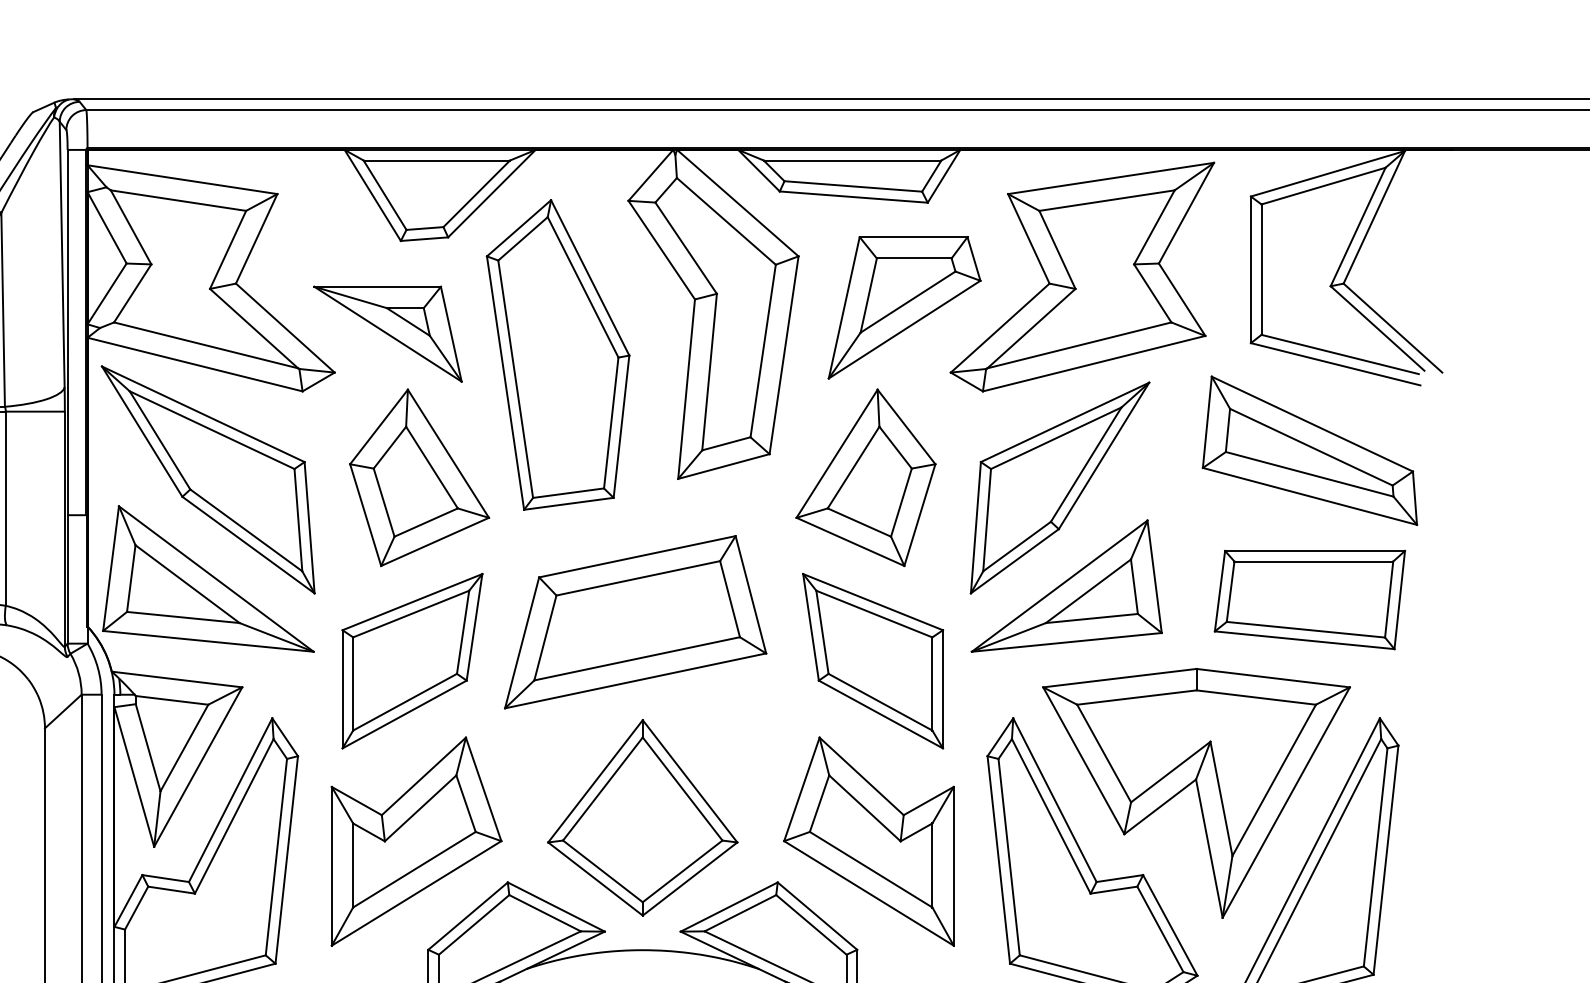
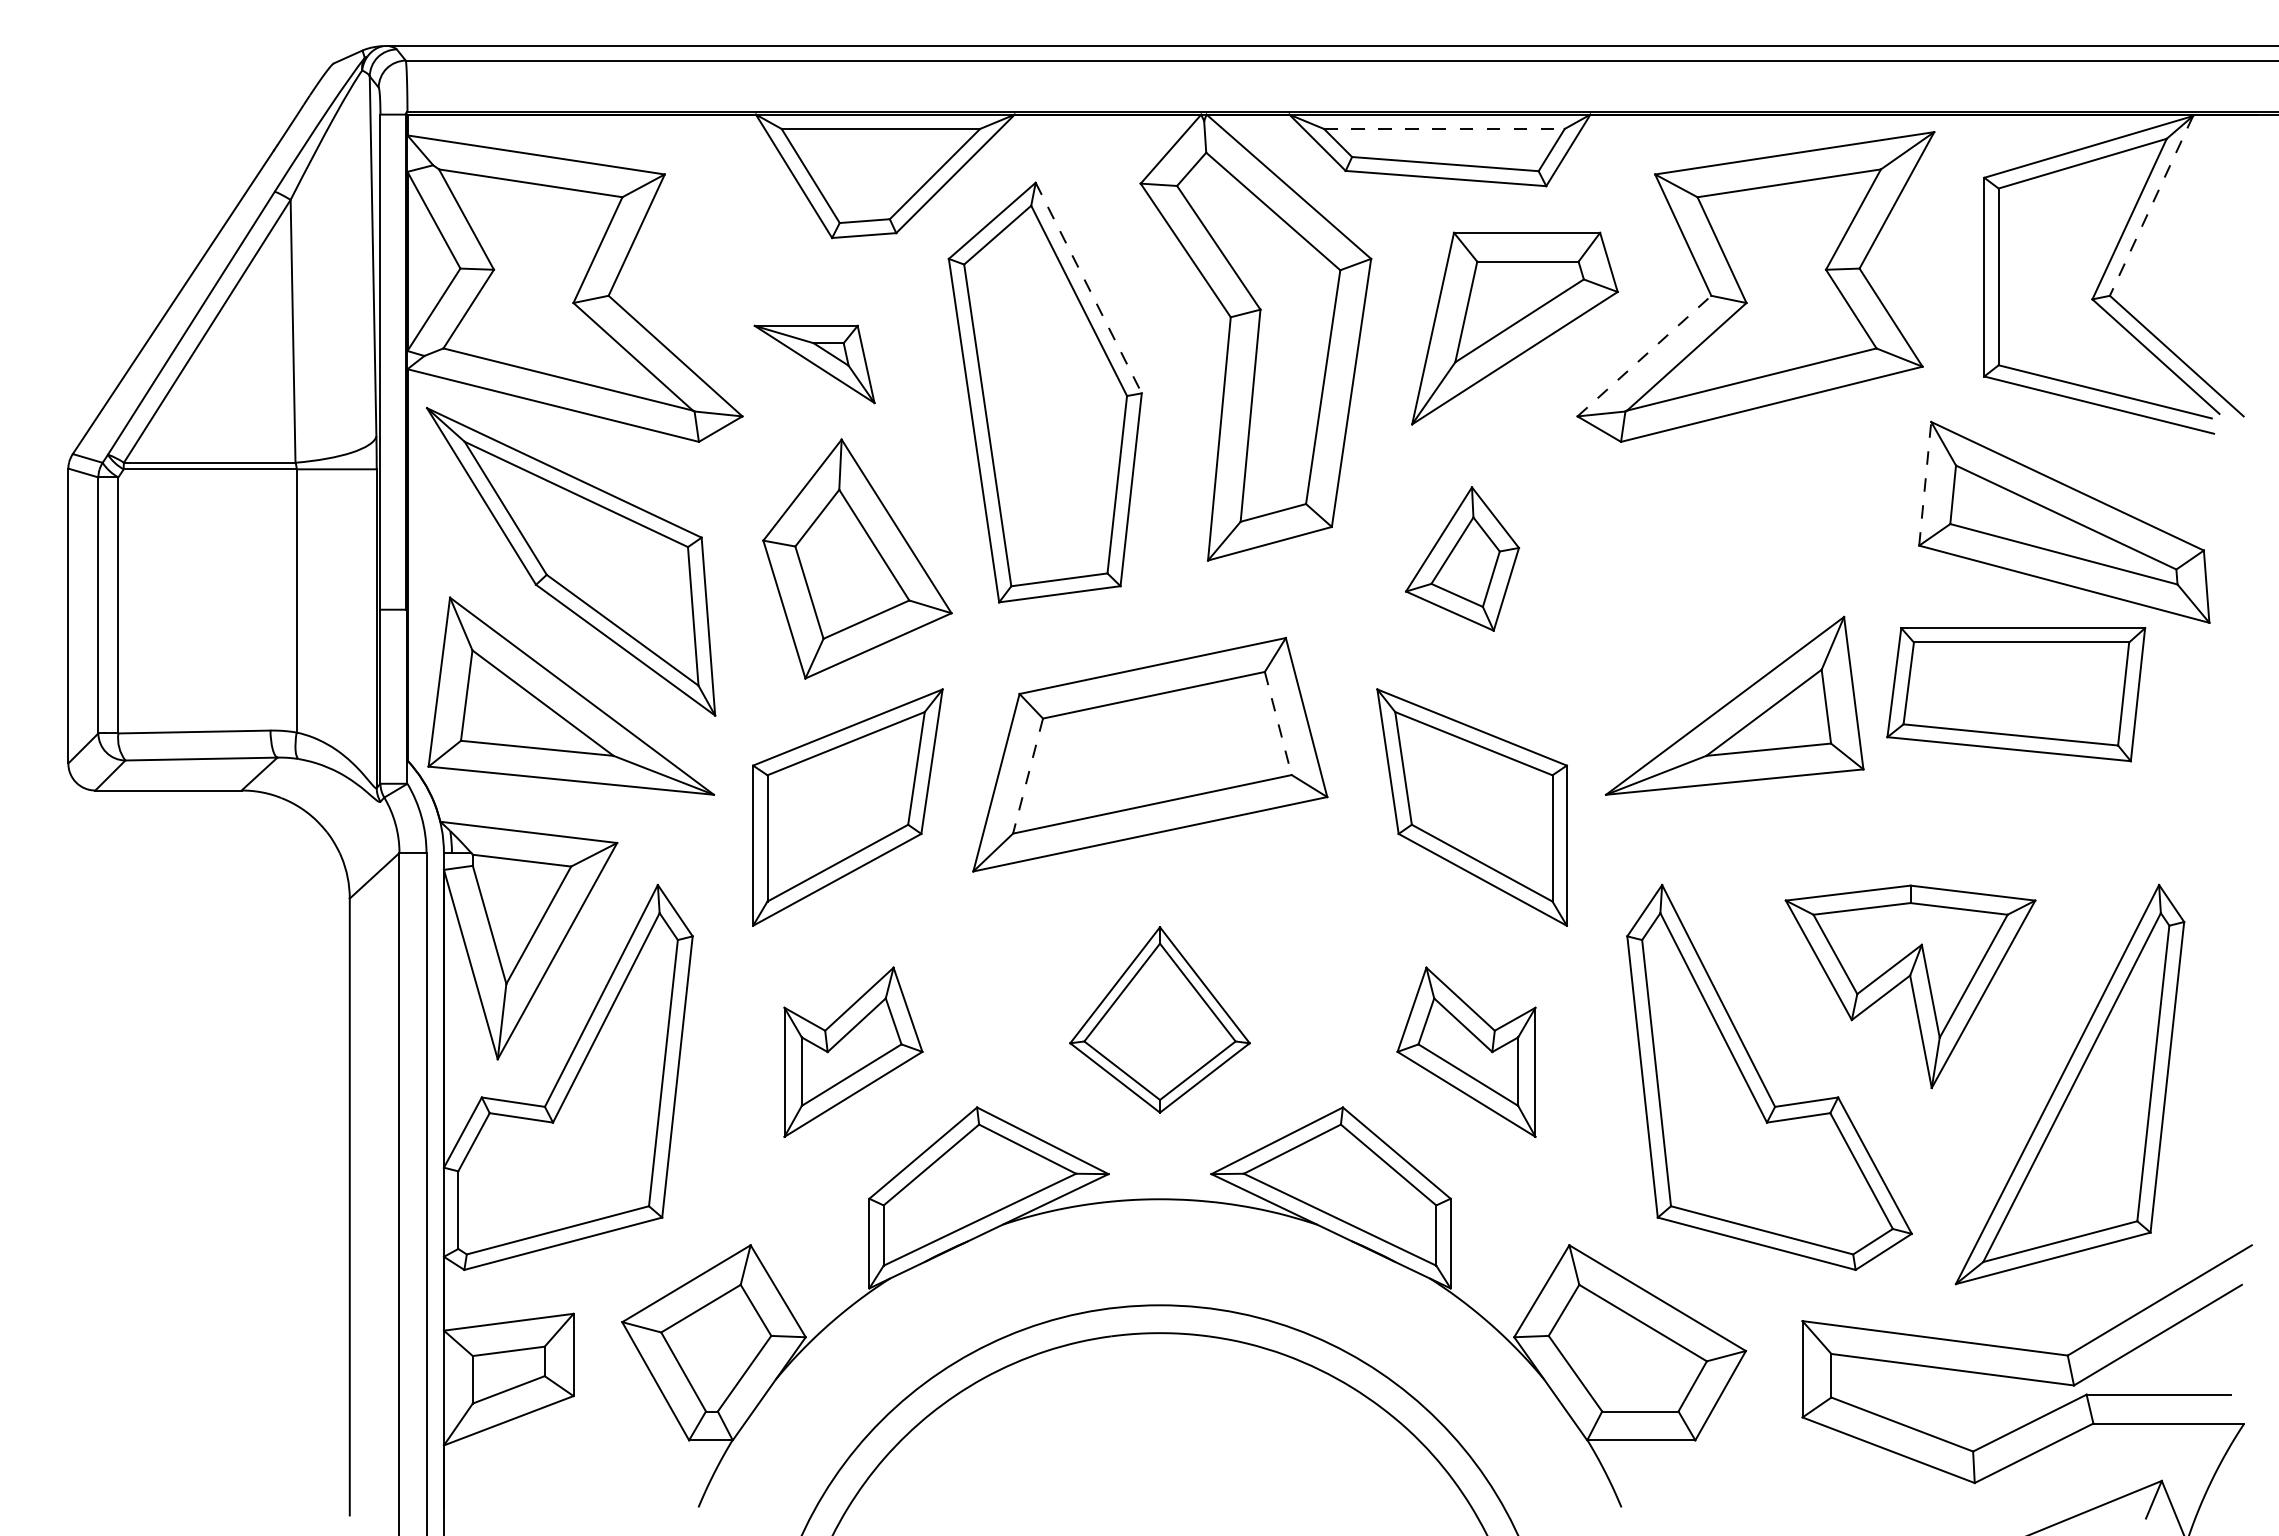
line: (852, 160) -> (1444, 128), solid -> dashed
line: (1374, 217) -> (2151, 206), solid -> dashed
line: (590, 278) -> (1088, 288), solid -> dashed
line: (1000, 327) -> (1644, 355), solid -> dashed
part: (387, 334) -> (814, 364), size x0.6
line: (1207, 422) -> (1925, 483), solid -> dashed
part: (865, 477) -> (1462, 558), size x0.6
part: (1059, 487) -> (1725, 572), removed
line: (730, 599) -> (1278, 723), solid -> dashed
part: (1310, 599) -> (2016, 694), moved
line: (545, 638) -> (1027, 776), solid -> dashed
part: (1196, 793) -> (1910, 986), size x0.6
part: (642, 817) -> (1159, 1019), size x0.7
part: (416, 841) -> (853, 1052), size x0.6
part: (868, 841) -> (1466, 1052), size x0.6

